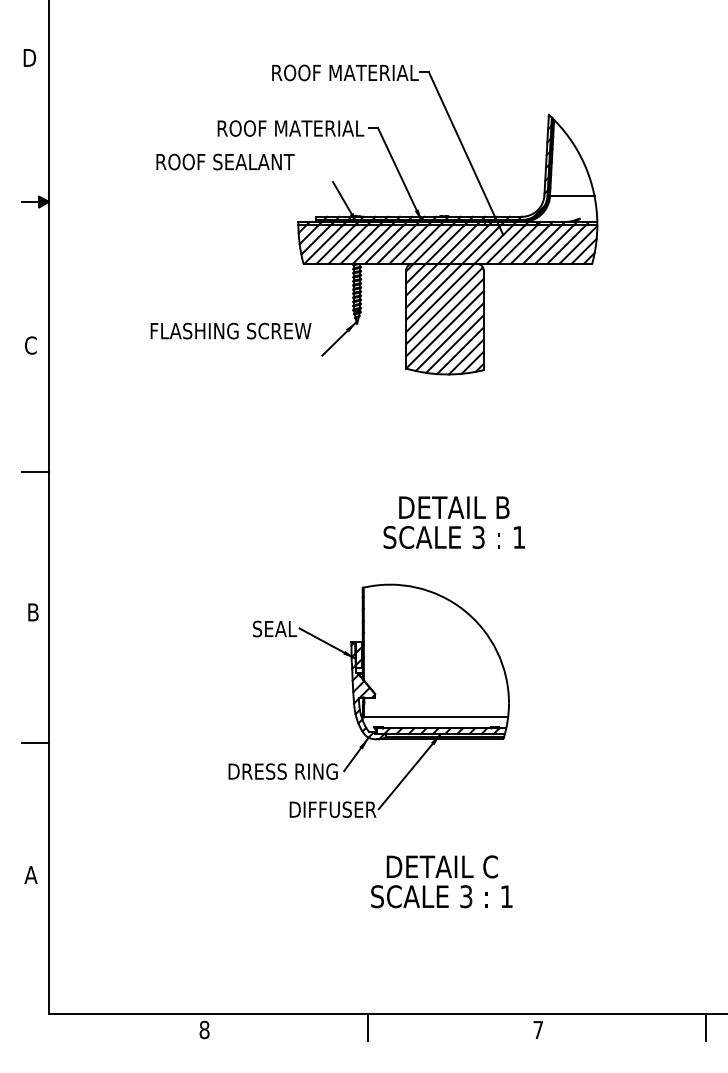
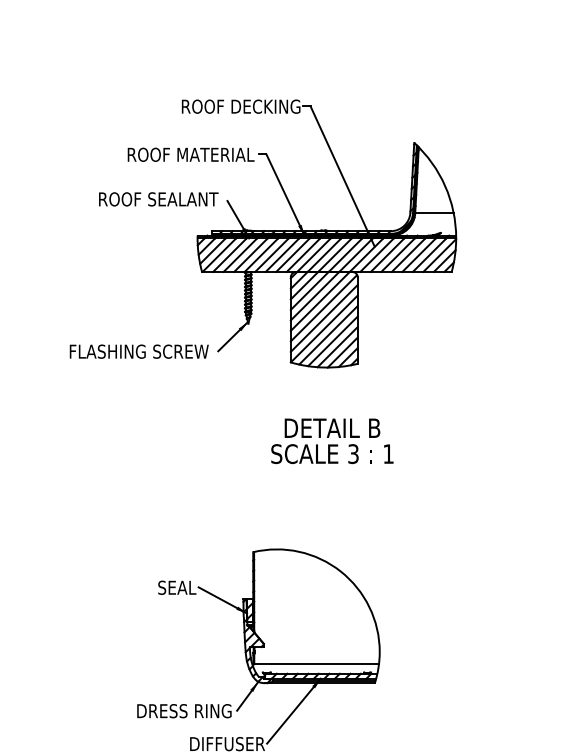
text: (345, 72) -> (238, 106), ROOF MATERIAL -> ROOF DECKING
text: (225, 161) -> (158, 198), moved
text: (230, 330) -> (138, 351), moved
text: (453, 522) -> (331, 441), moved

